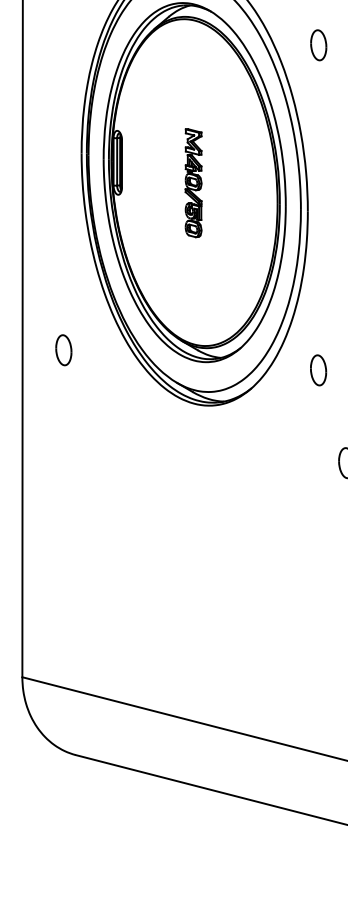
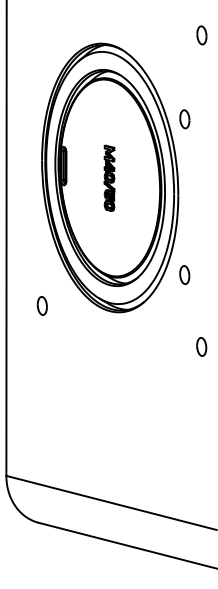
part: (318, 45) -> (184, 119), moved
part: (62, 349) -> (41, 305), moved
part: (318, 369) -> (184, 274), moved

